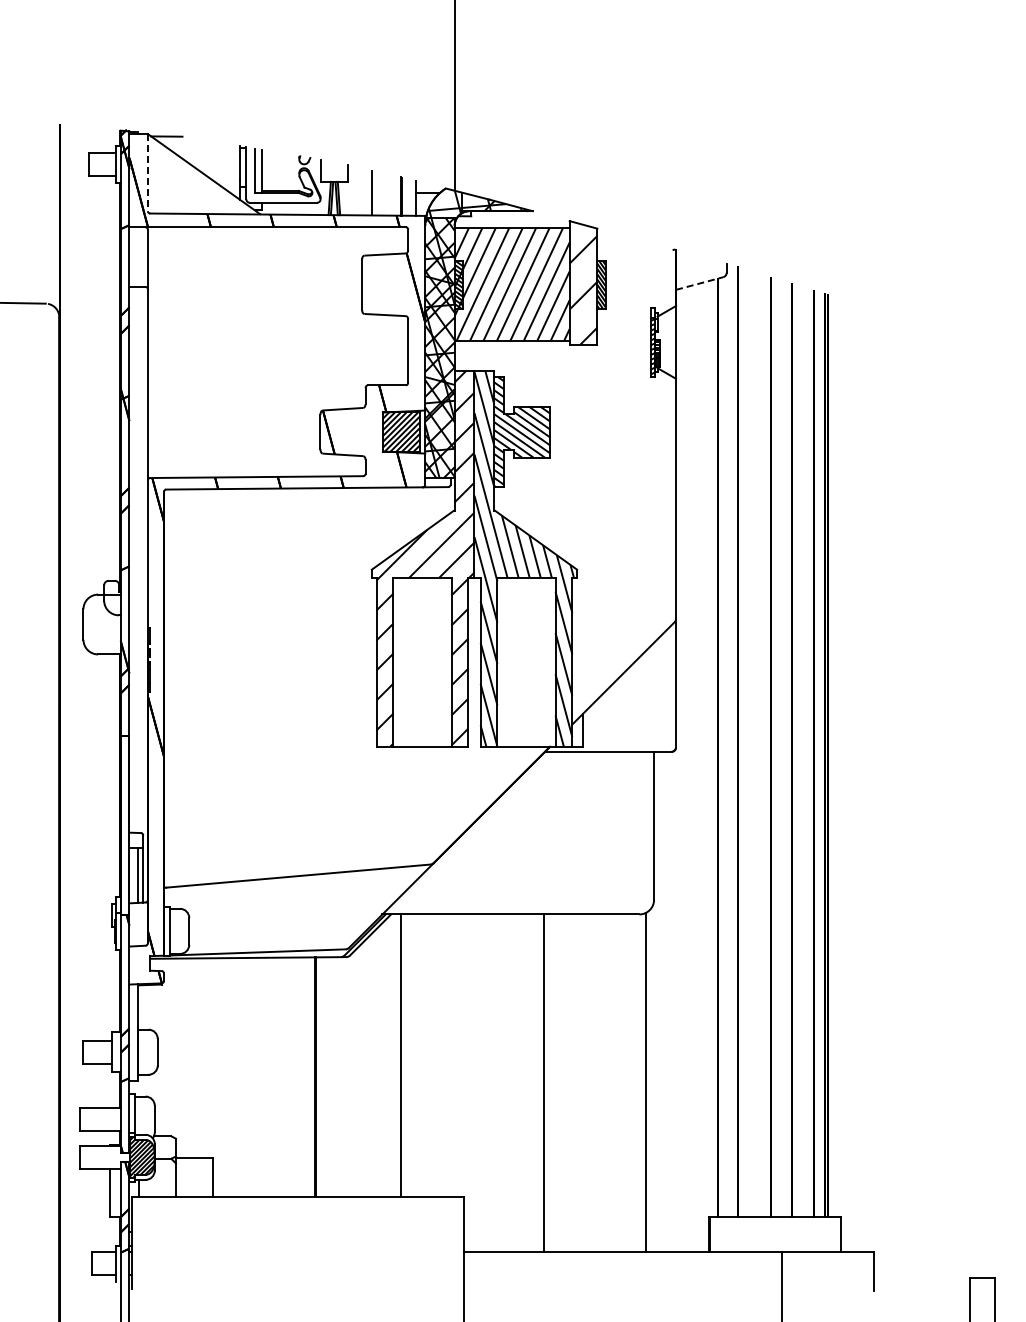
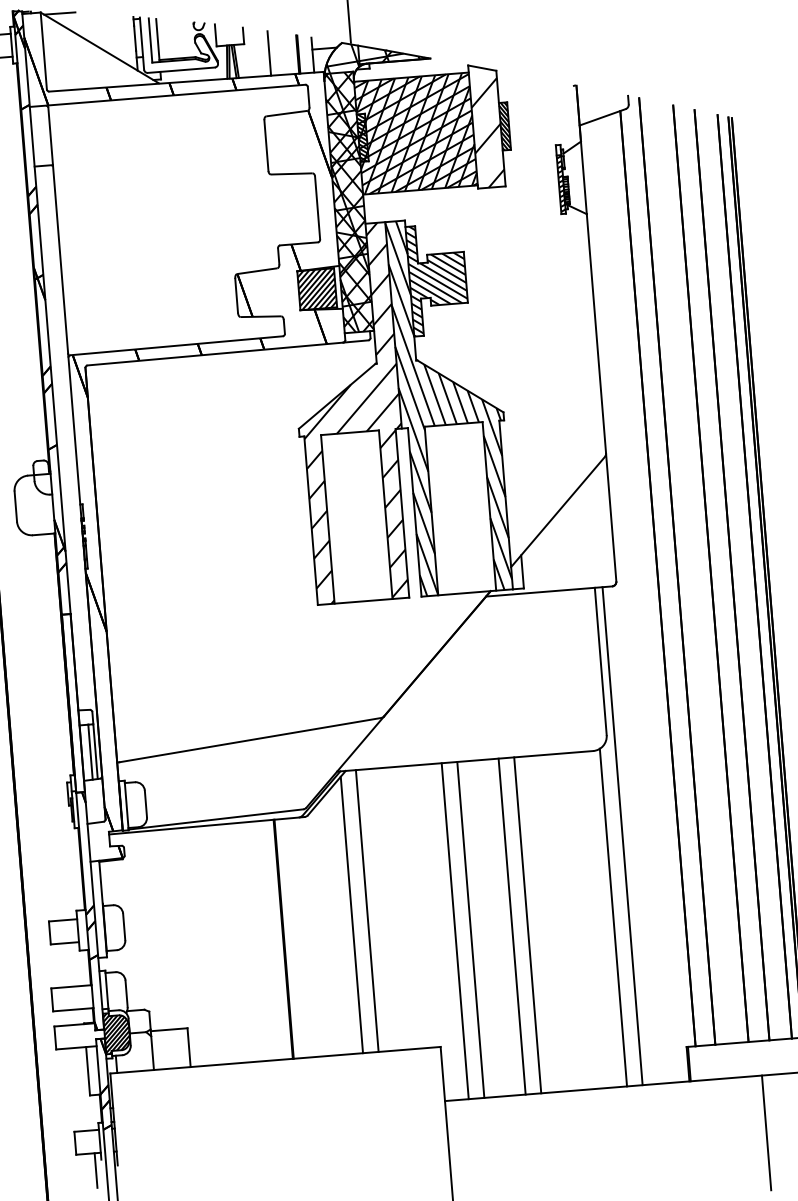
line: (147, 172) -> (43, 50), dashed -> solid
line: (700, 283) -> (603, 117), dashed -> solid
hatch: (511, 284) -> (415, 133), added
line: (661, 1001) -> (622, 836), added
line: (385, 1058) -> (351, 914), added
line: (487, 1082) -> (455, 930), added
line: (503, 1082) -> (471, 929), added
line: (560, 1082) -> (528, 924), added
line: (110, 1292) -> (96, 1170), added

